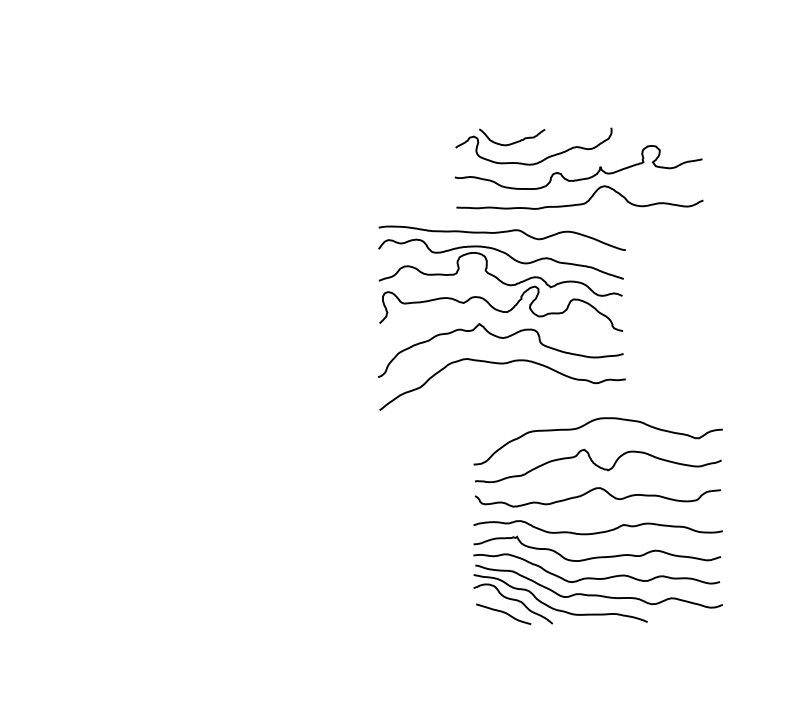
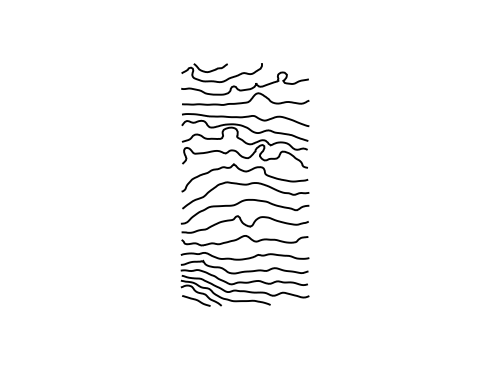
part: (579, 169) -> (245, 84), moved
part: (597, 520) -> (244, 252), moved

